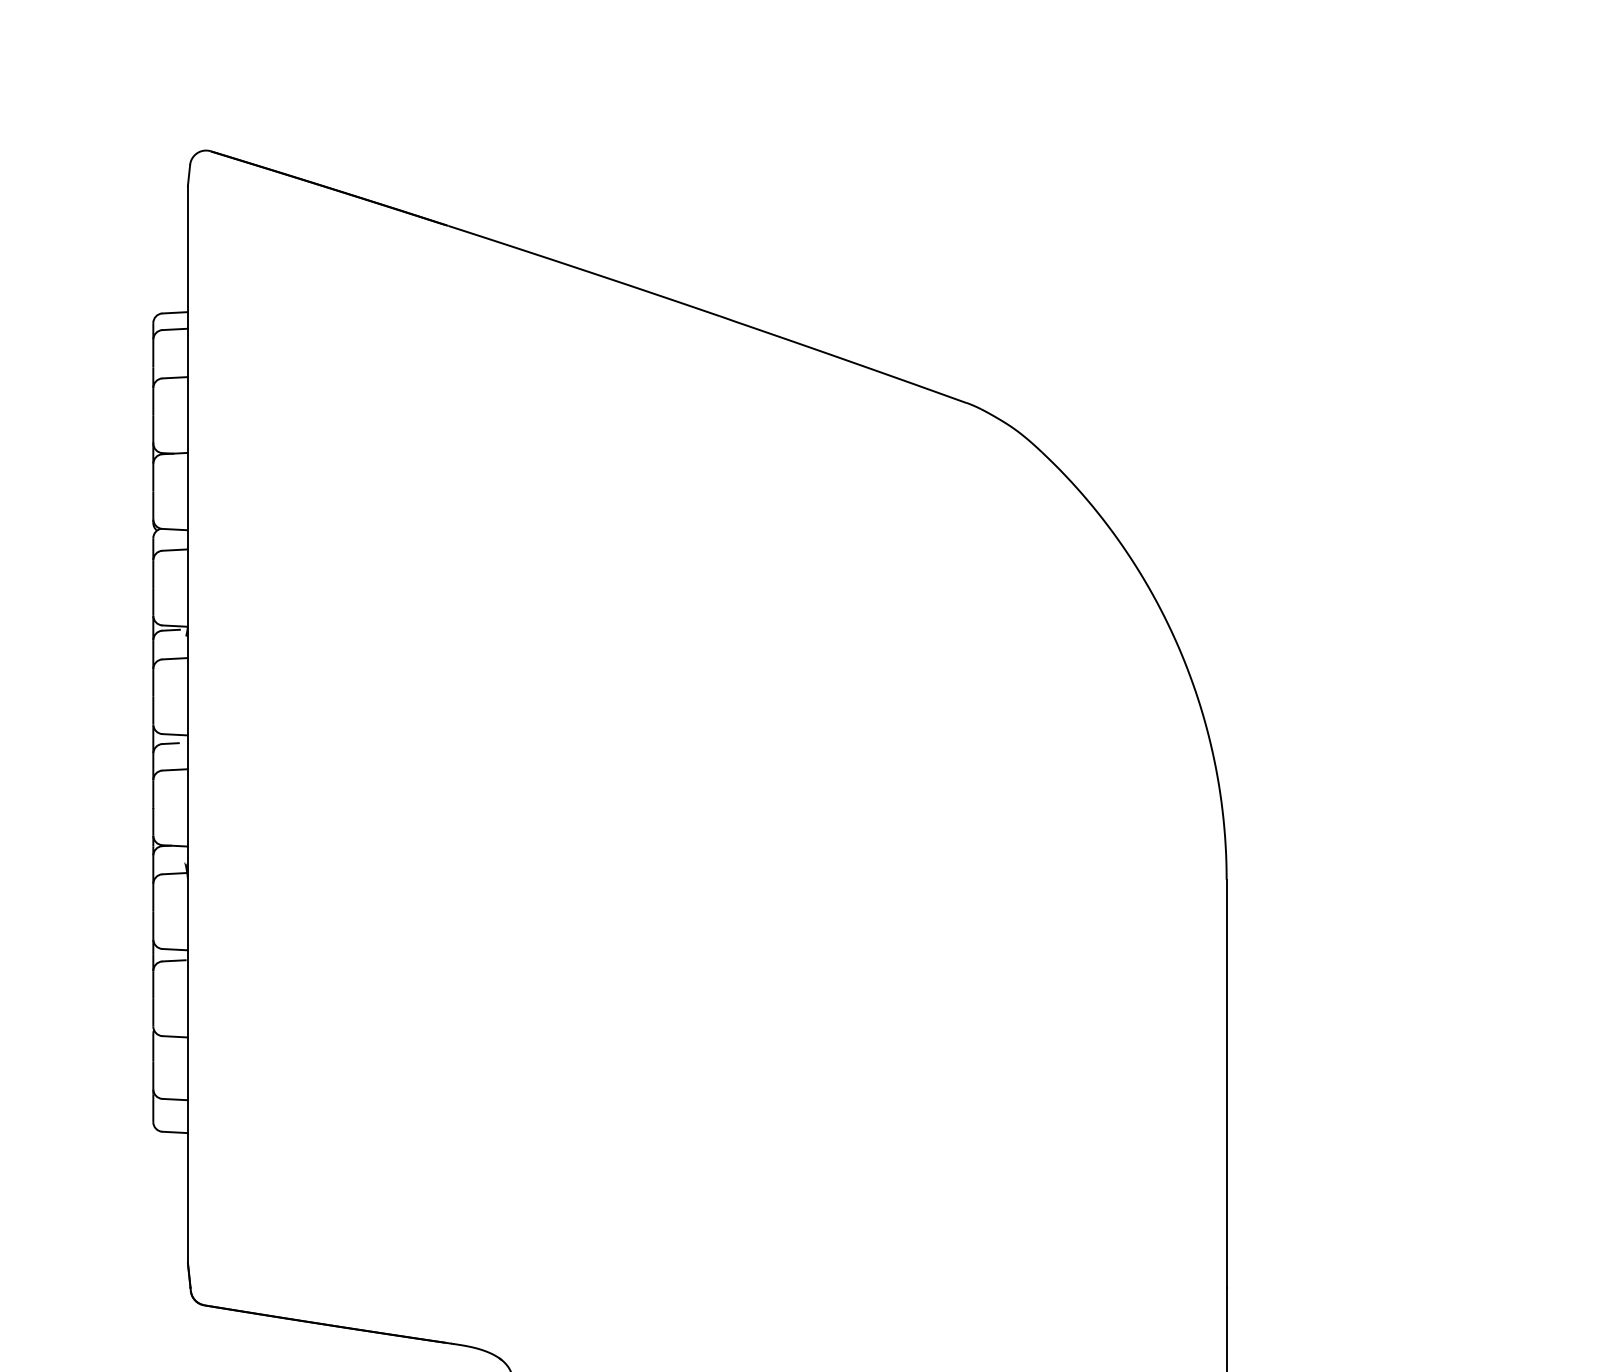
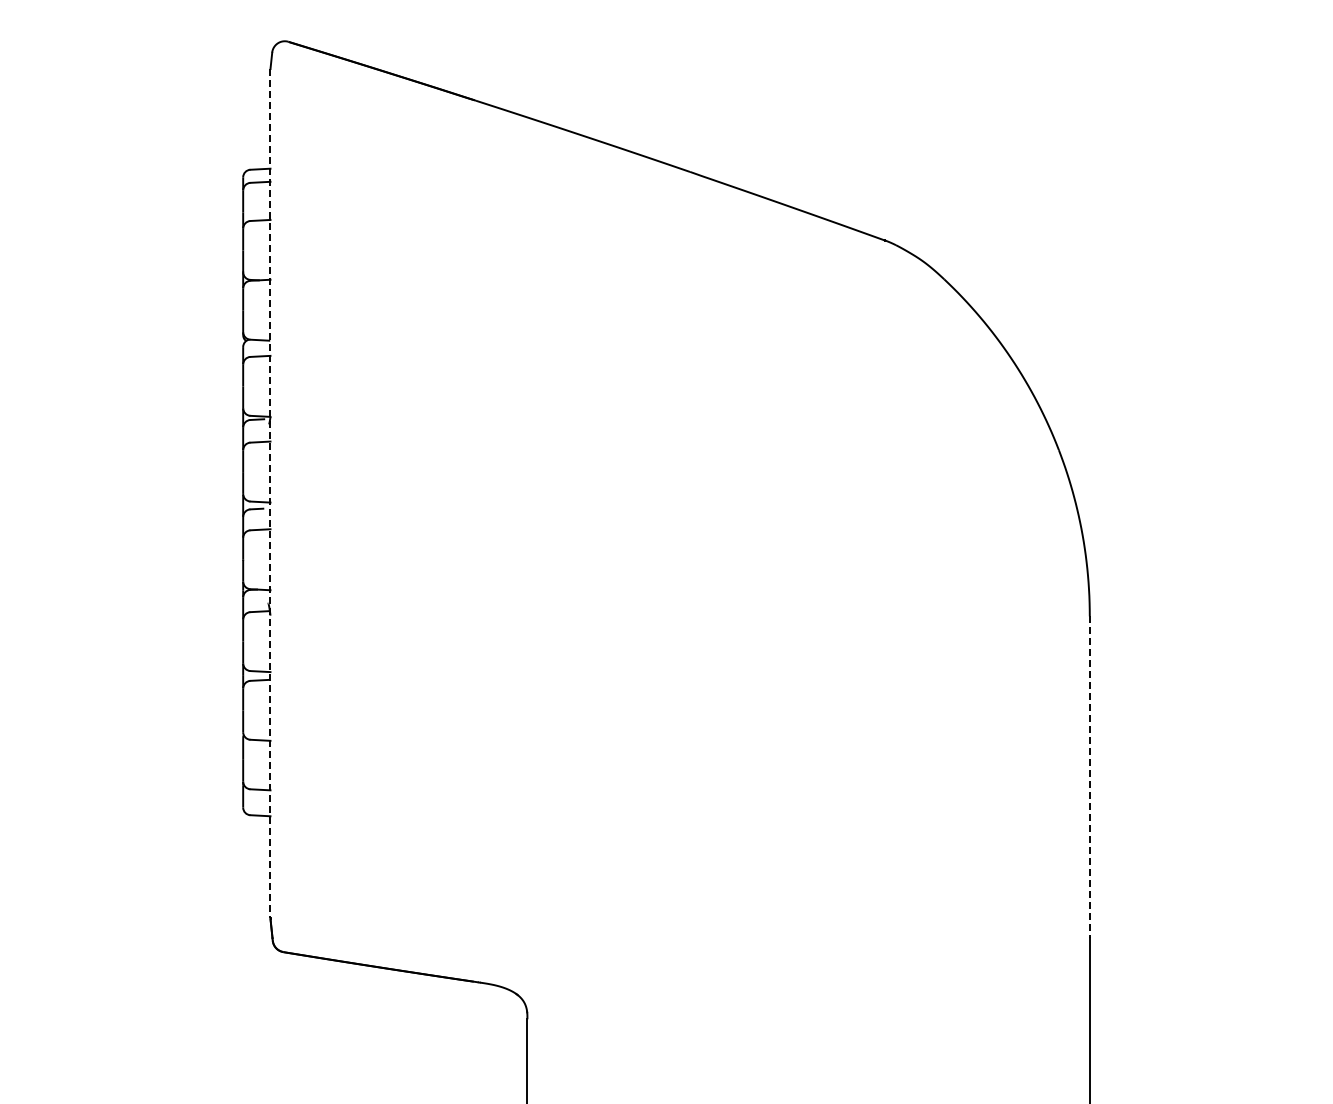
line: (187, 725) -> (270, 494), solid -> dashed
line: (1226, 1083) -> (1089, 777), solid -> dashed

